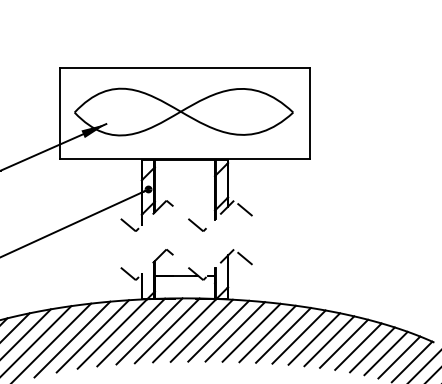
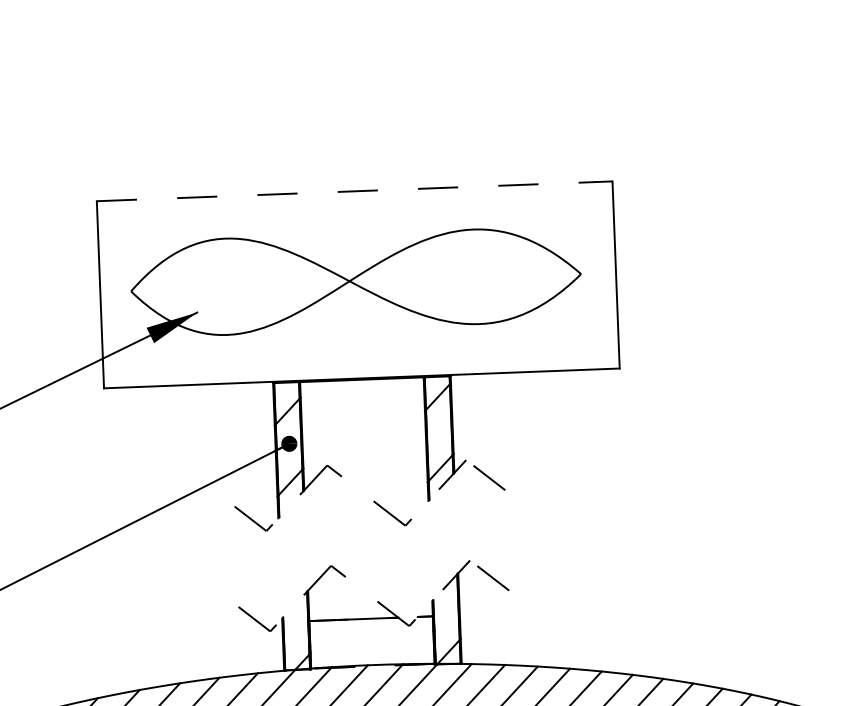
line: (185, 68) -> (355, 191), solid -> dashed

